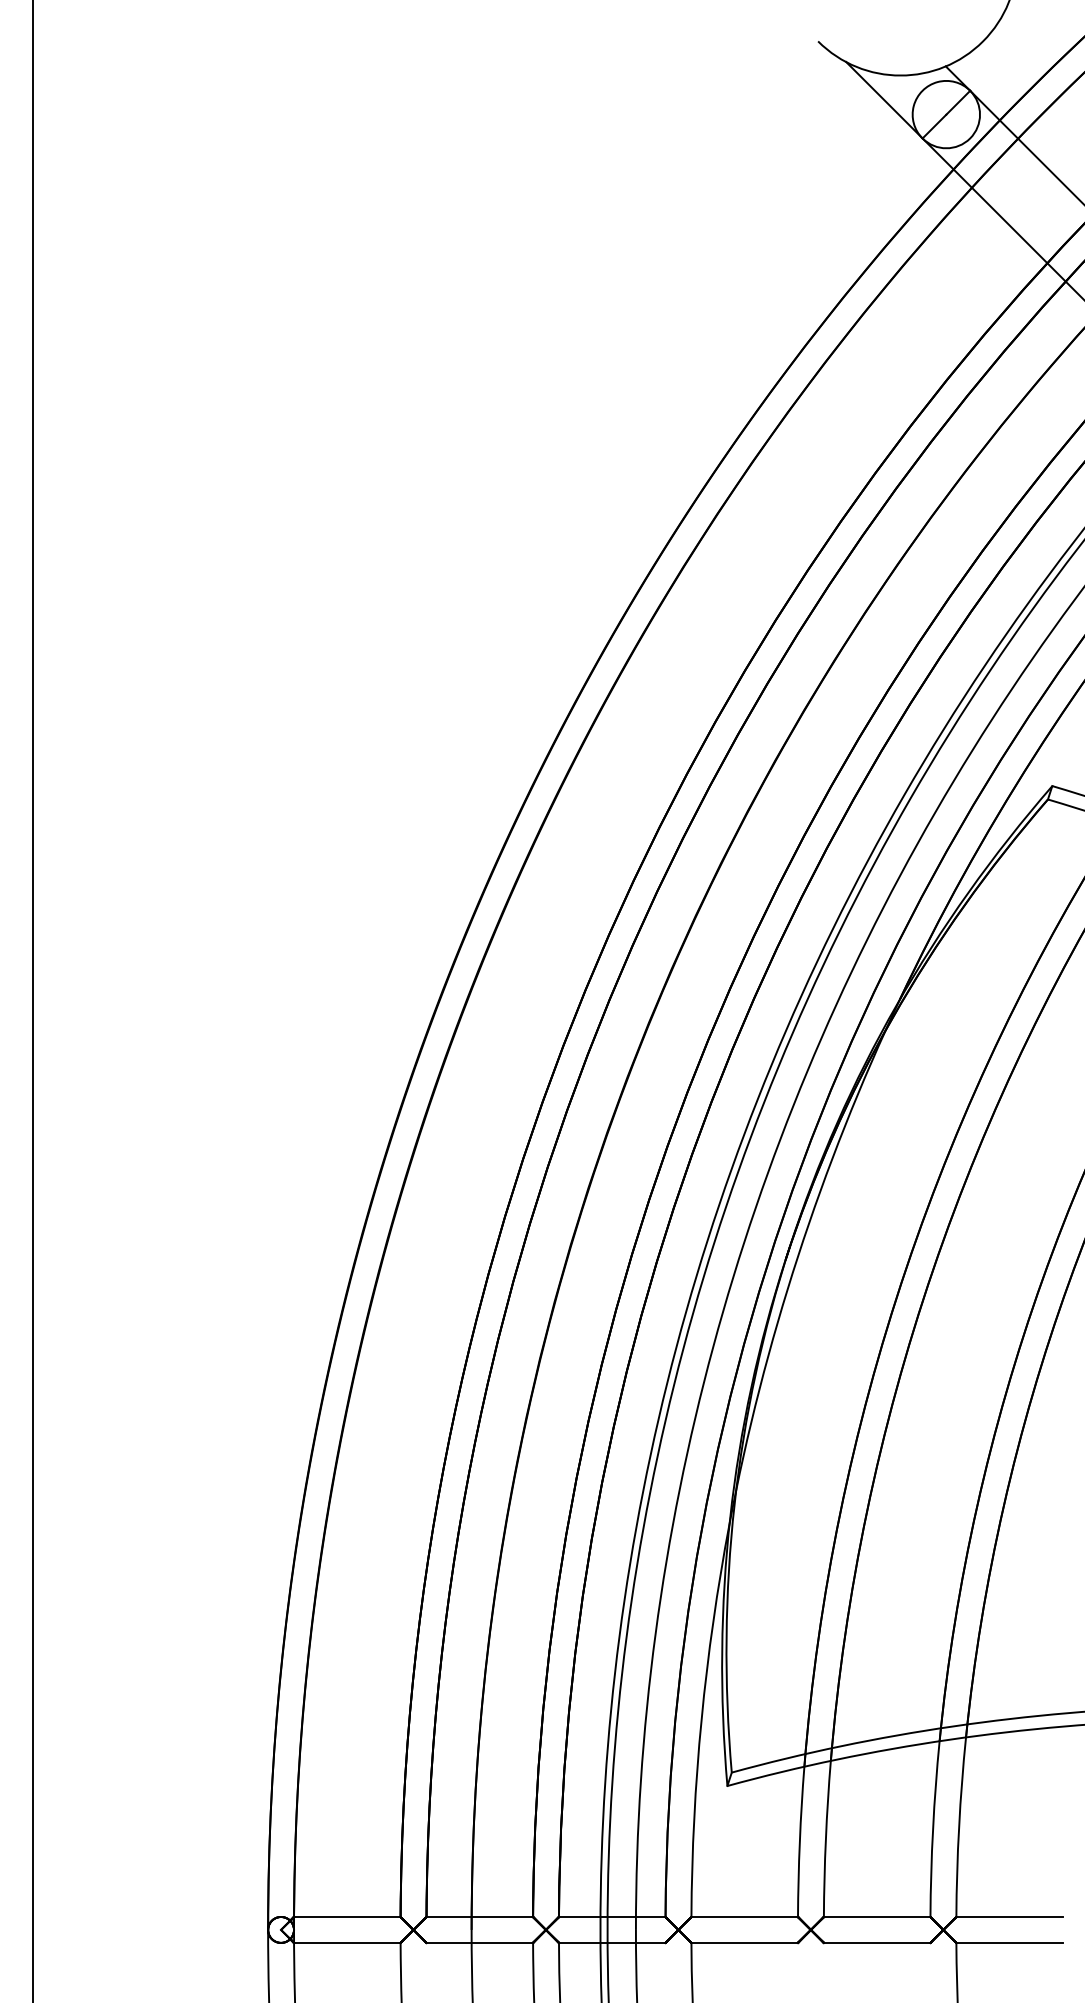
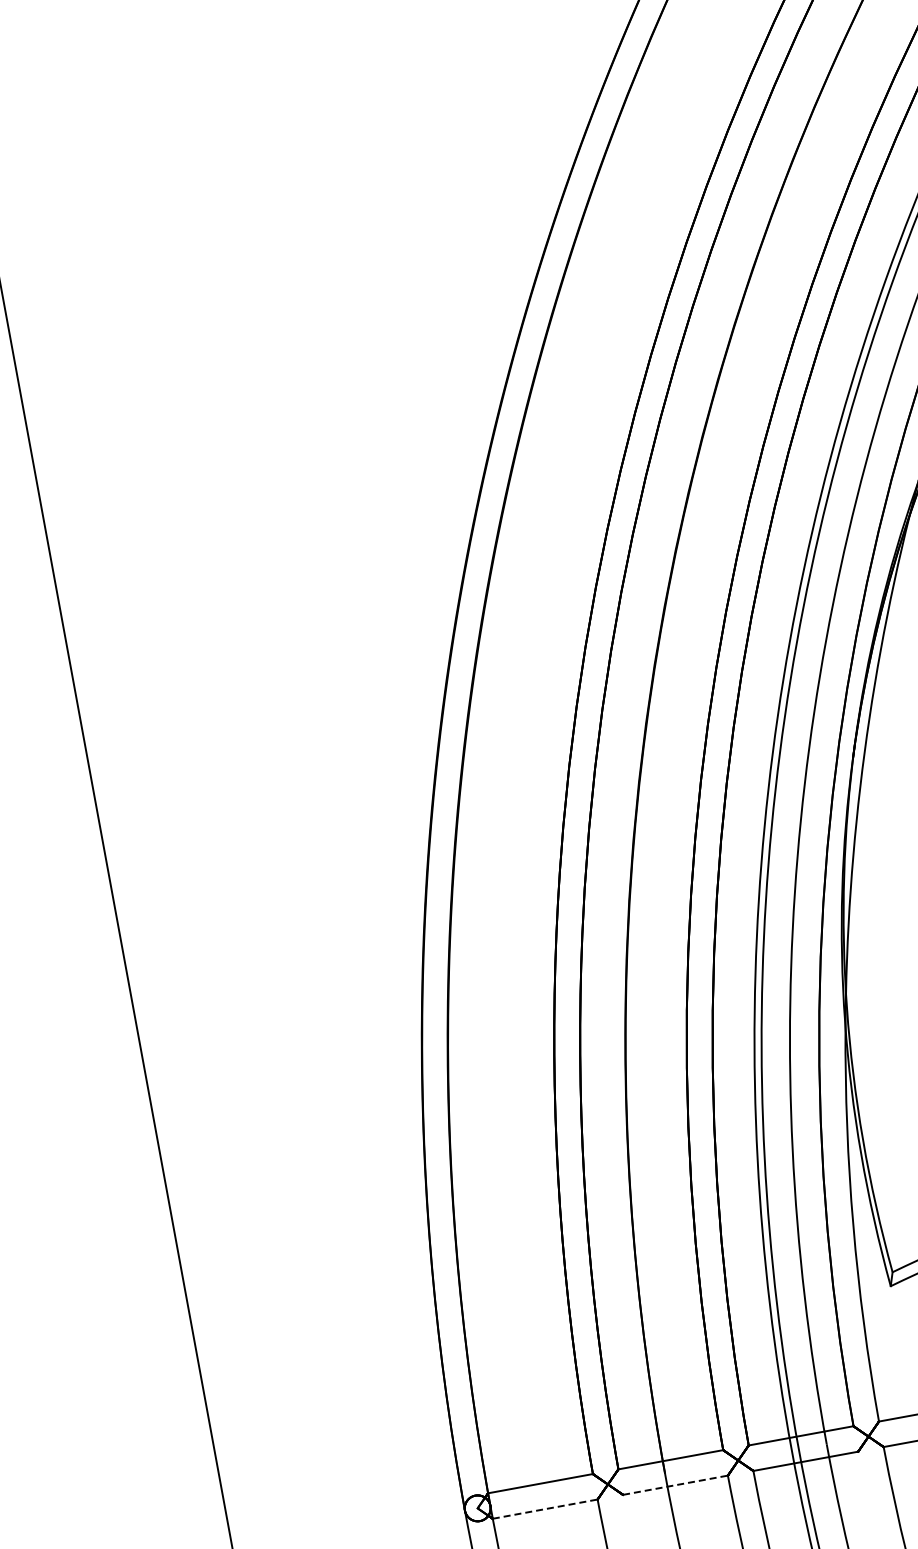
line: (347, 1942) -> (545, 1508), solid -> dashed
line: (480, 1942) -> (676, 1484), solid -> dashed

